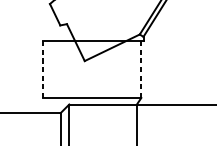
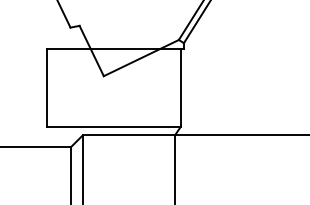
line: (43, 69) -> (47, 87), dashed -> solid
line: (140, 69) -> (180, 87), dashed -> solid

